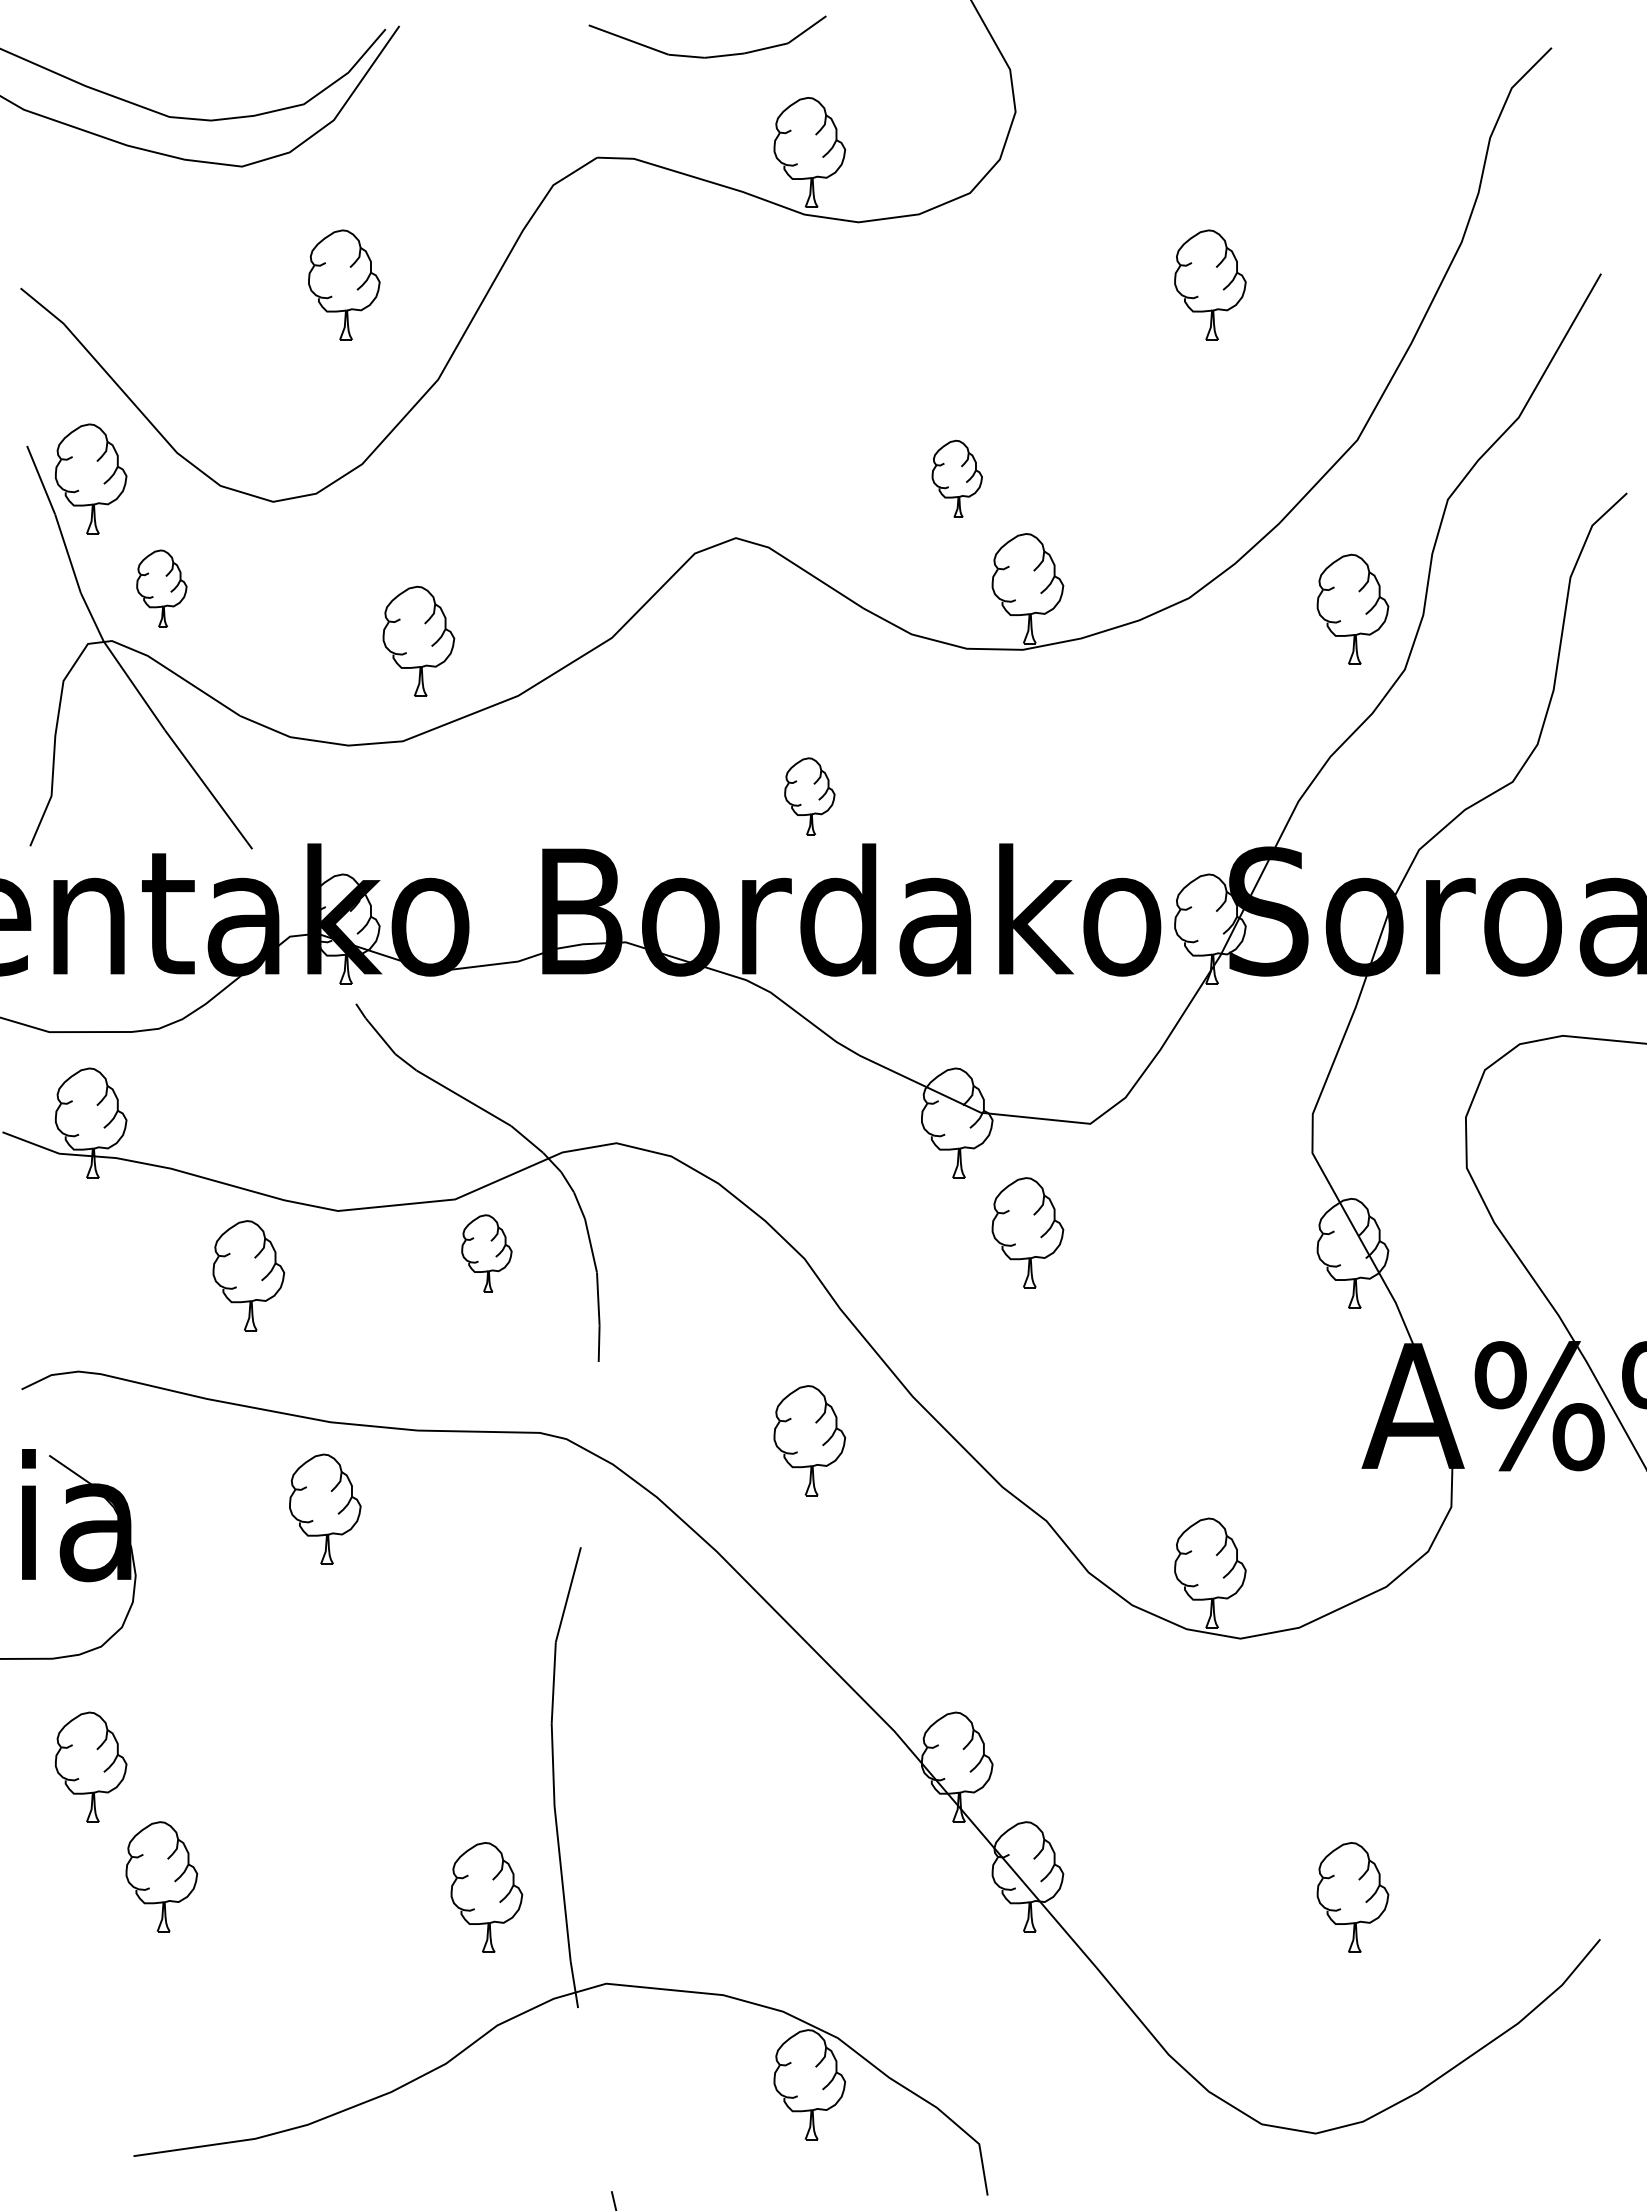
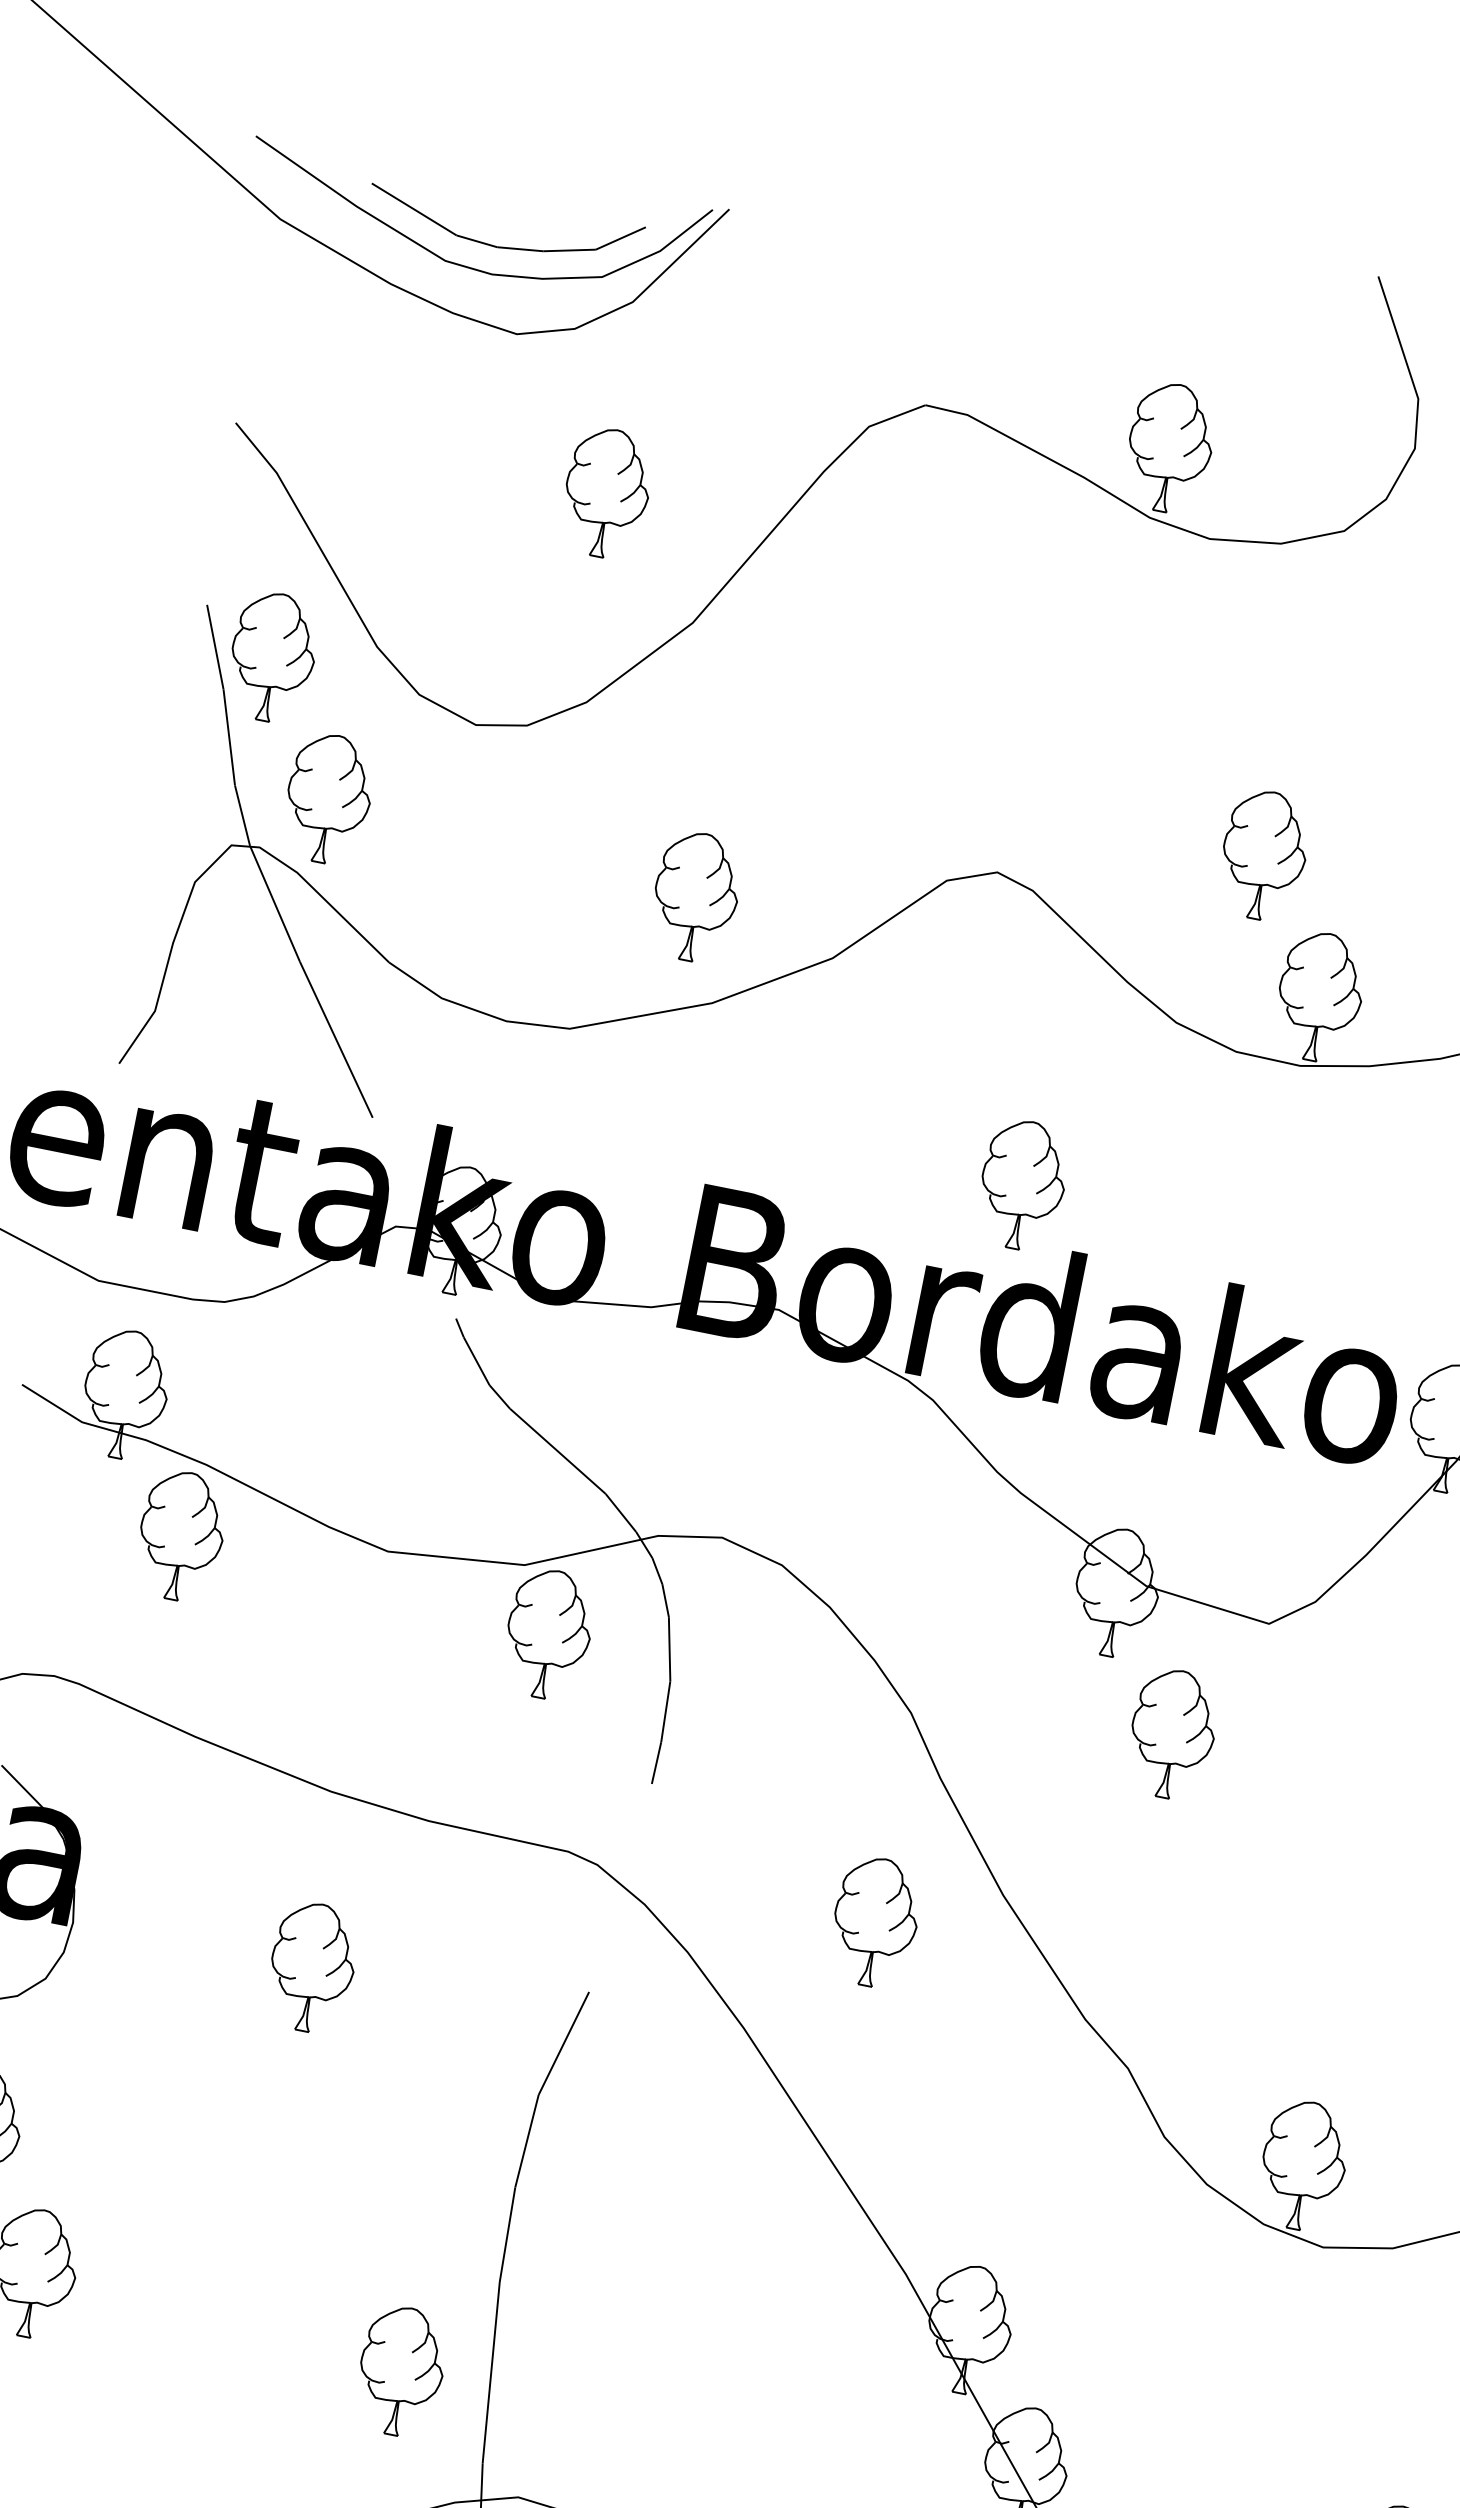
curve: (707, 56) -> (500, 246), moved
part: (957, 478) -> (1264, 854), size x1.43
part: (161, 588) -> (328, 798), size x1.43
part: (418, 640) -> (695, 895), moved
part: (809, 796) -> (1022, 1184), size x1.43
part: (486, 1253) -> (548, 1634), size x1.43
part: (248, 1275) -> (181, 1535), moved
part: (325, 1508) -> (312, 1966), moved

